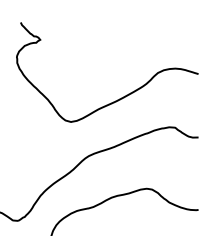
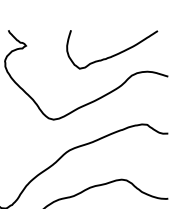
curve: (138, 49) -> (114, 54), added

